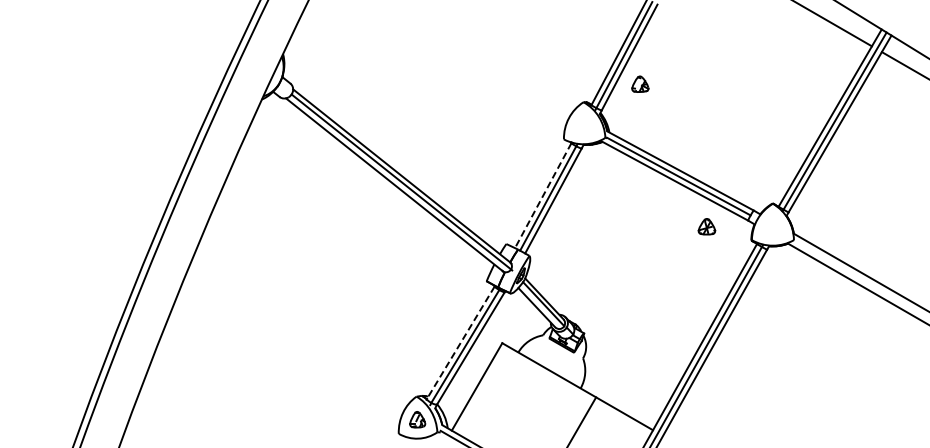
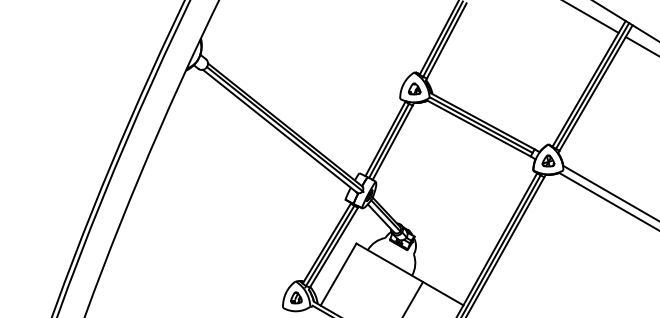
part: (640, 83) -> (414, 88), moved
line: (543, 195) -> (385, 138), dashed -> solid
part: (706, 226) -> (548, 160), moved
line: (460, 342) -> (326, 243), dashed -> solid

